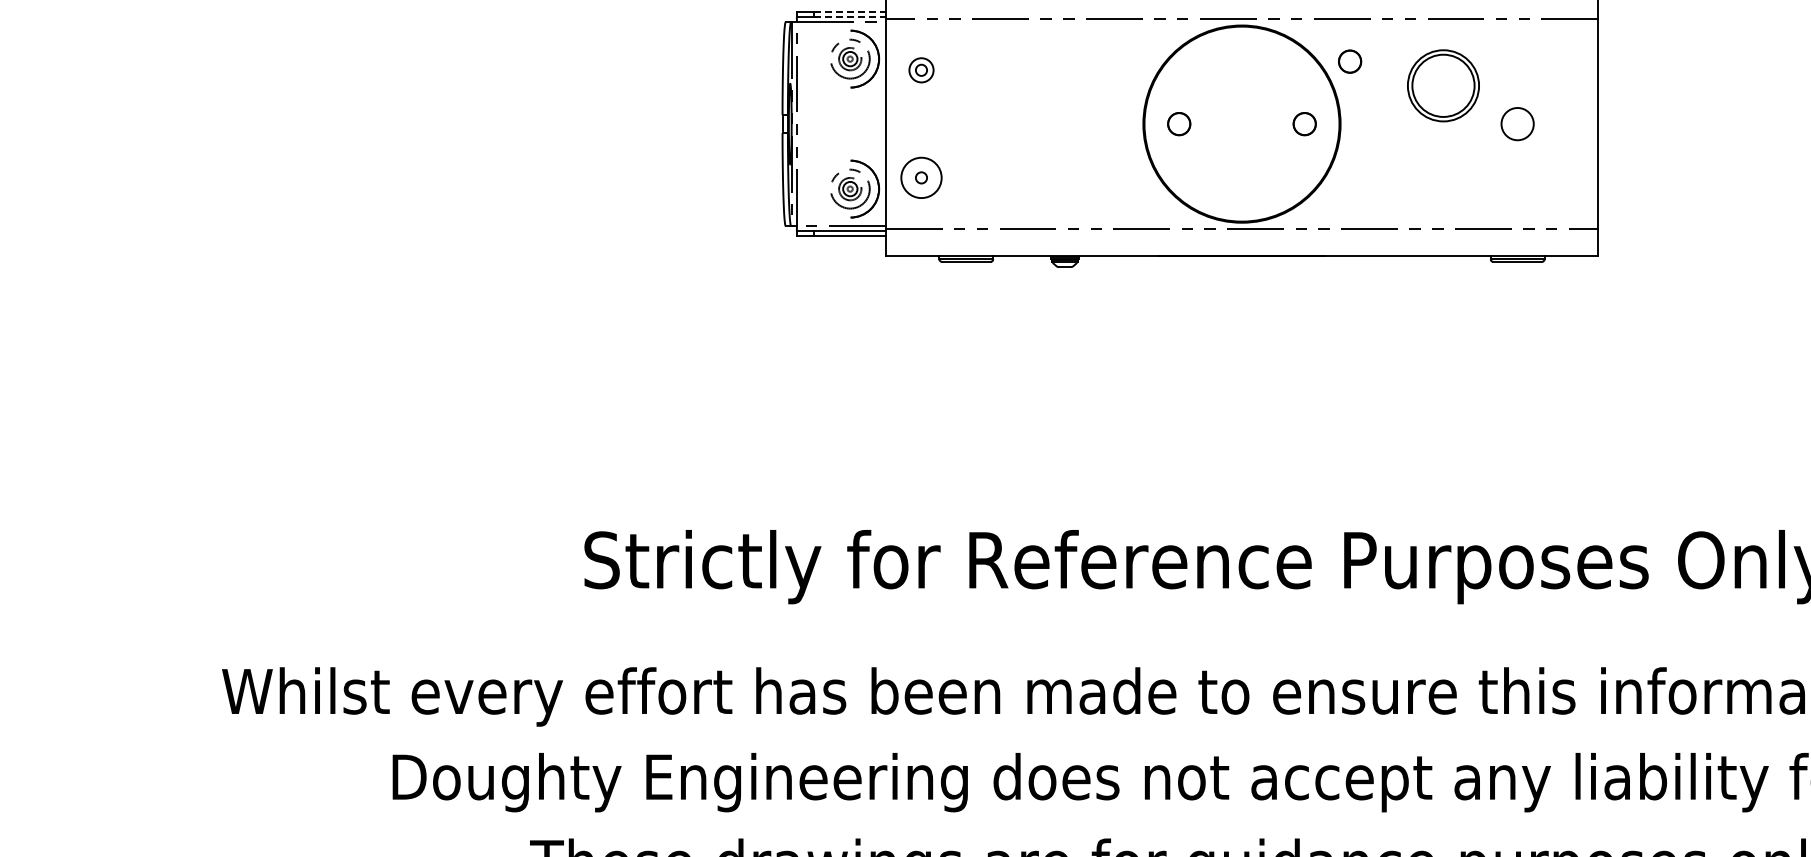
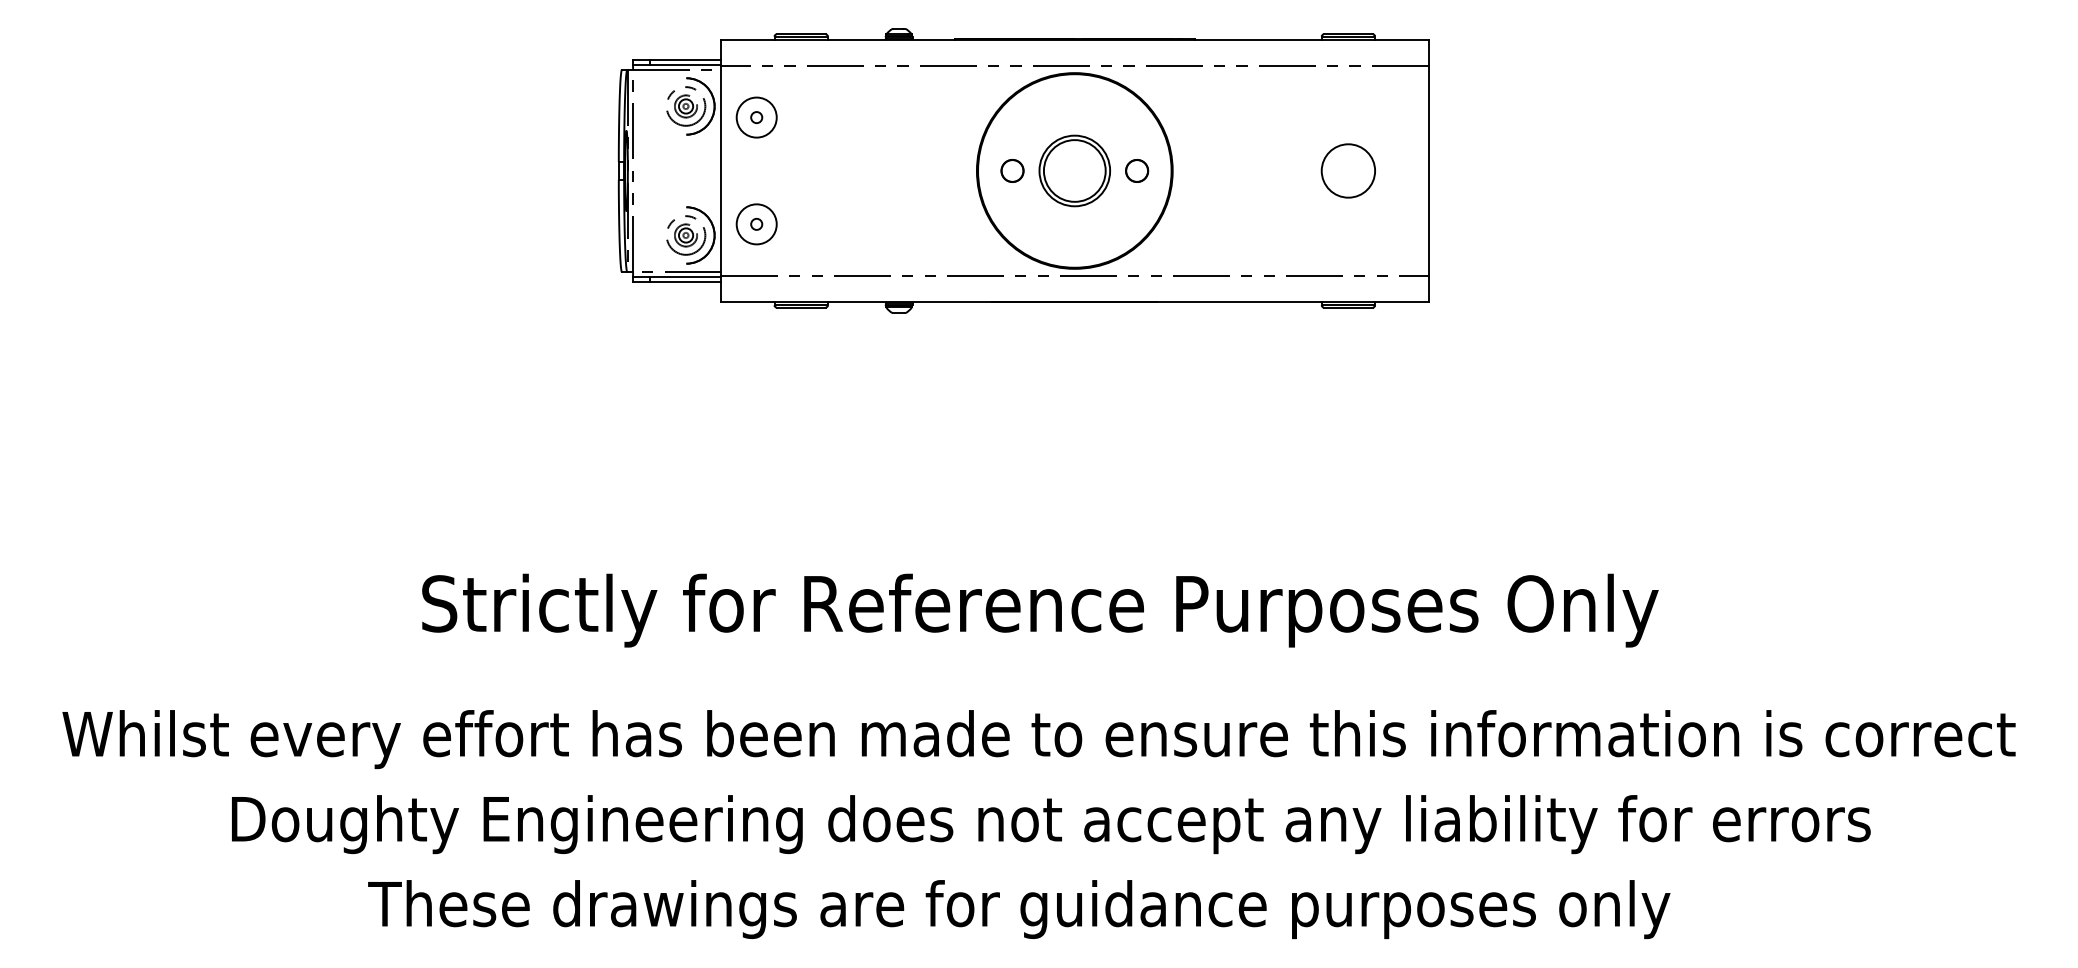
line: (849, 11) -> (685, 59), dashed -> solid
line: (849, 17) -> (685, 65), dashed -> solid
circle: (1350, 61) -> (1182, 108), removed
circle: (921, 70) -> (756, 117), size x1.67
part: (1443, 85) -> (1074, 170), moved
circle: (1517, 123) -> (1348, 170), size x1.67

